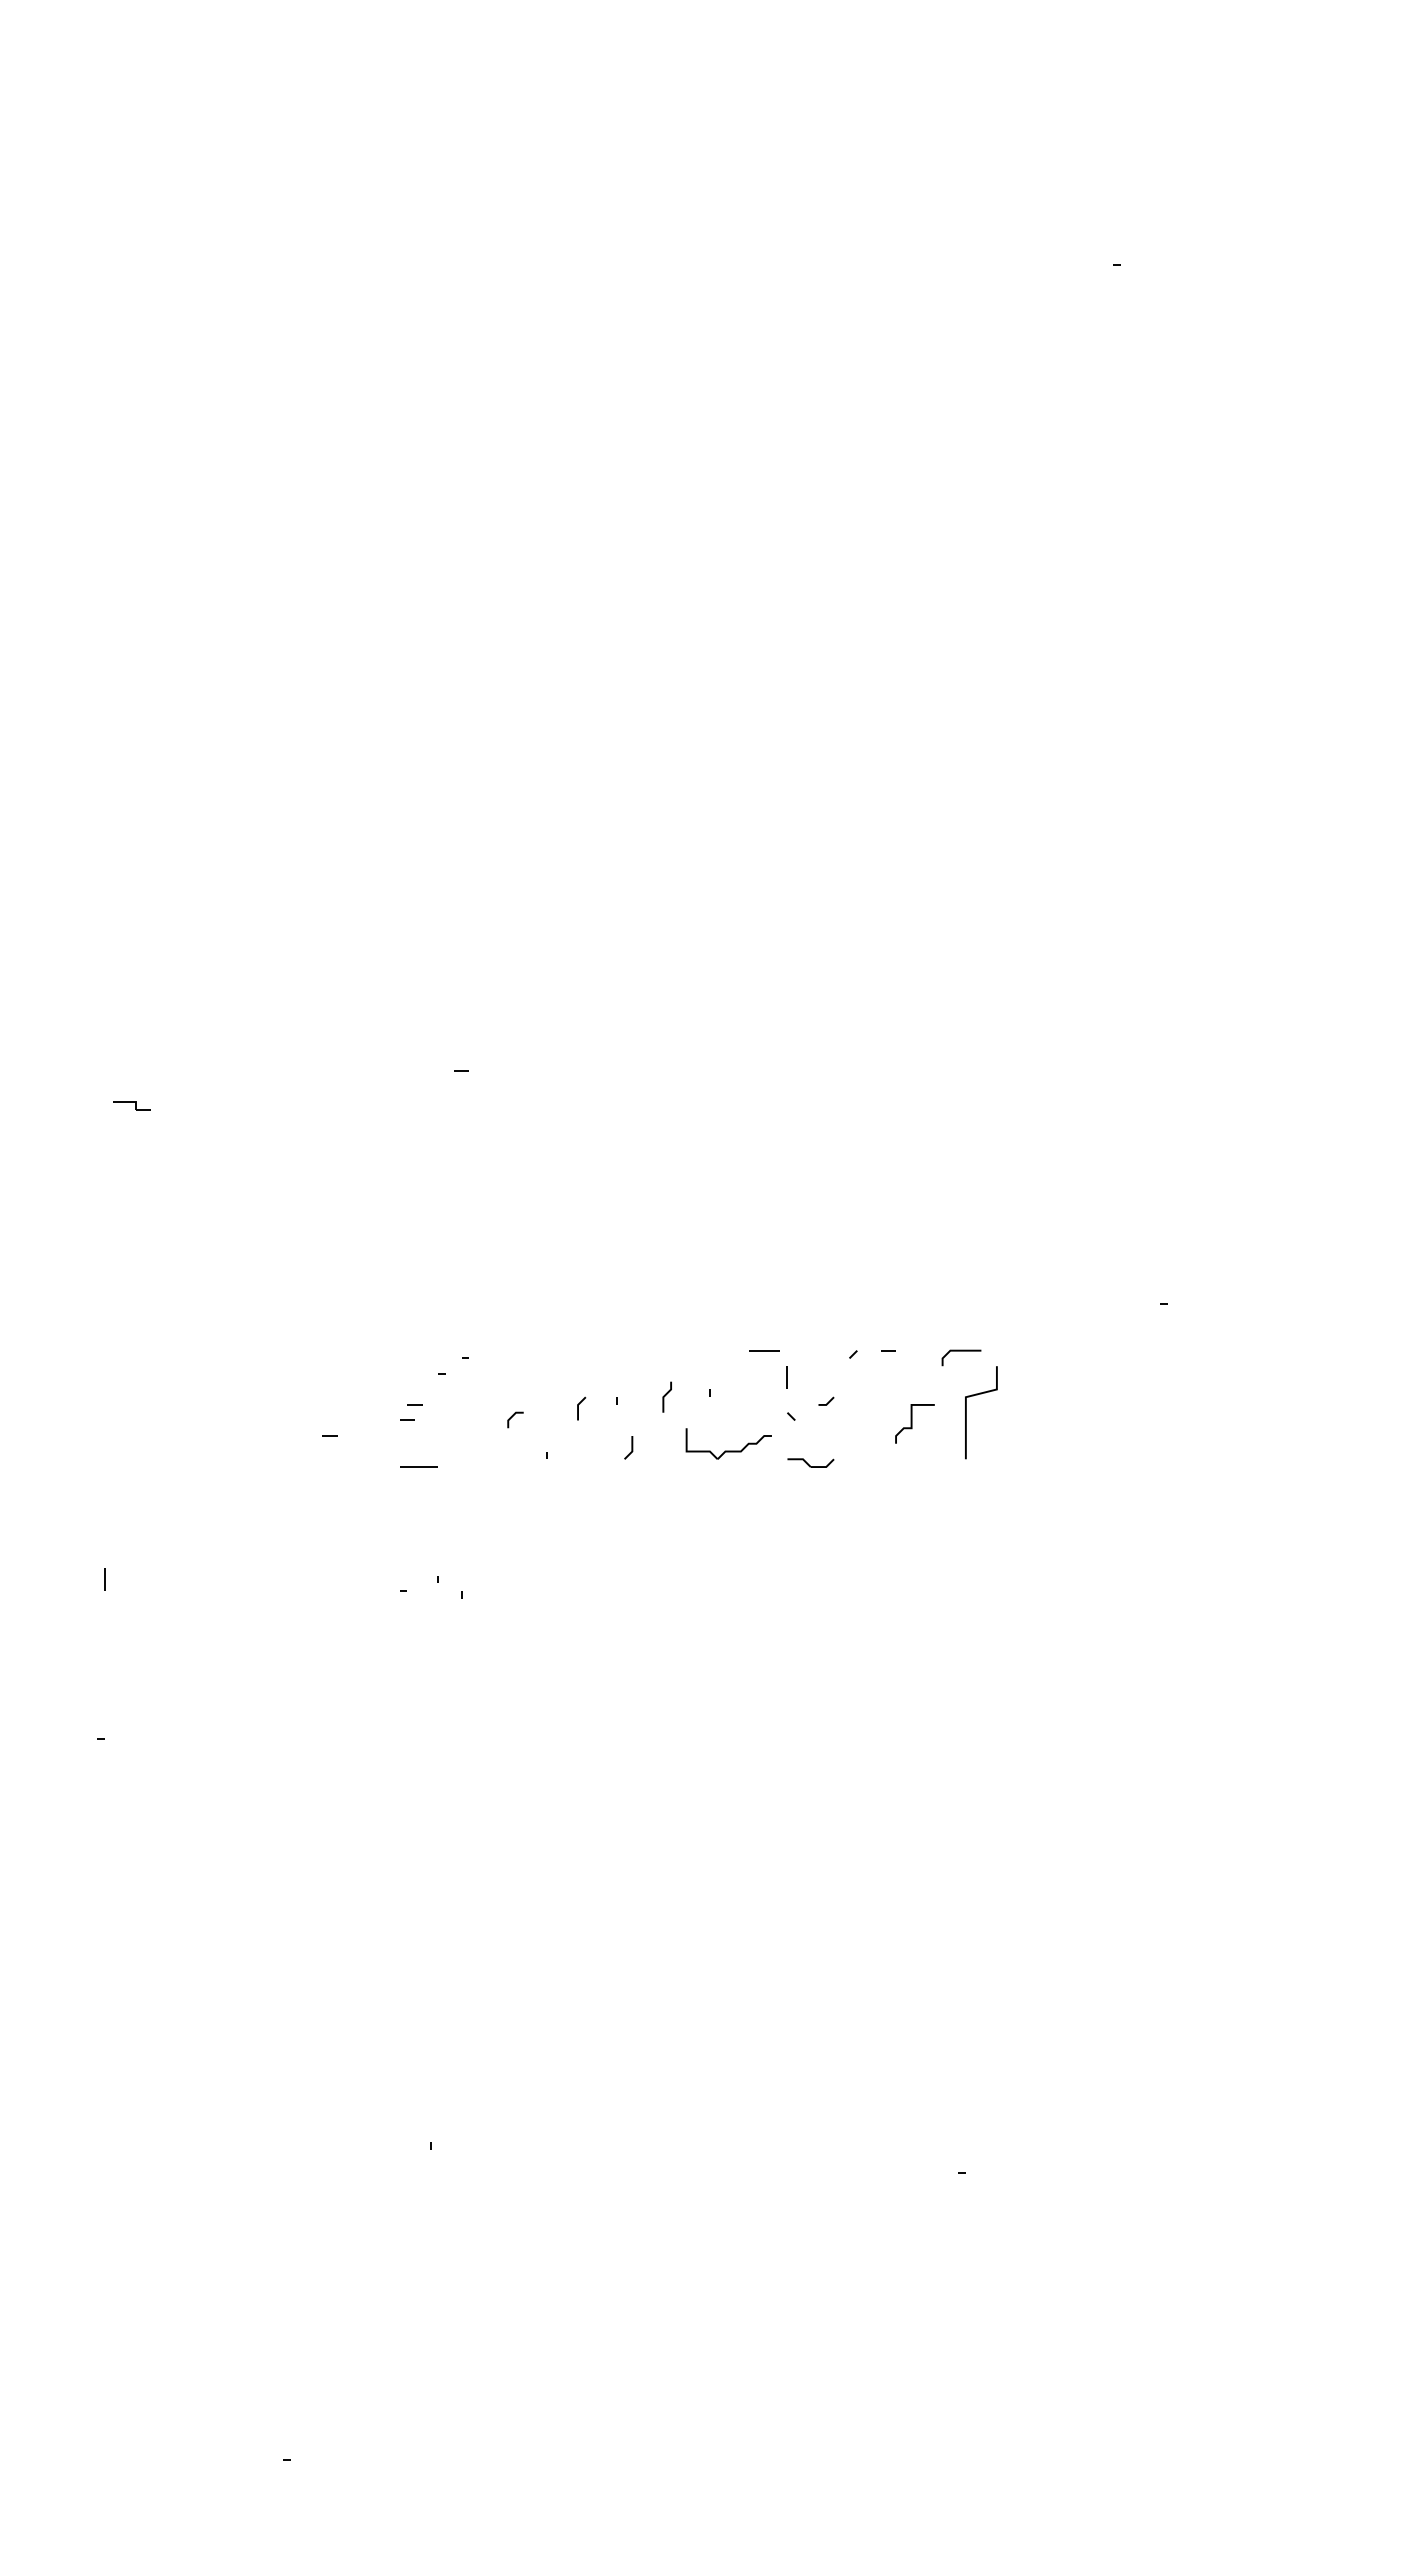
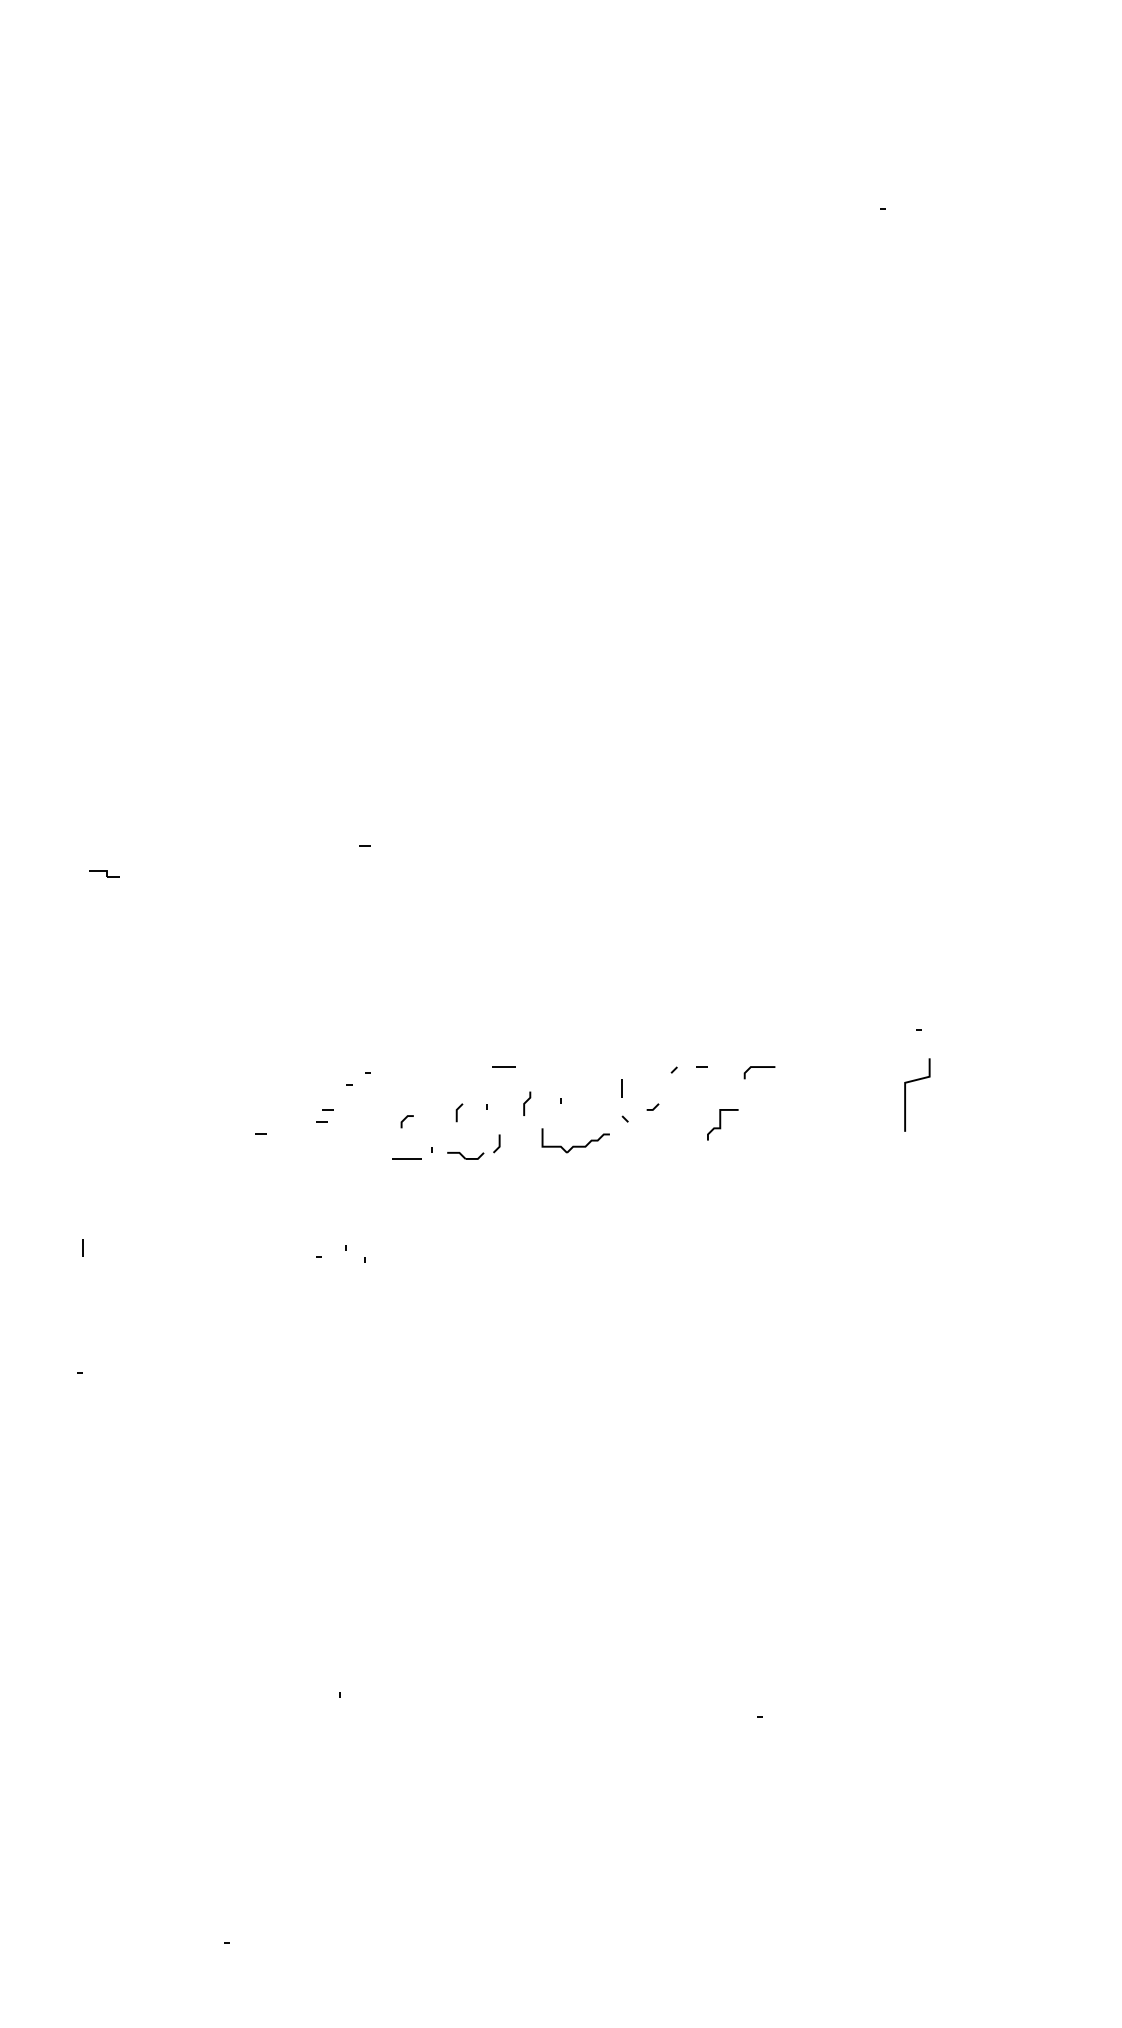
line: (763, 1349) -> (503, 1066), moved
line: (966, 1411) -> (905, 1094), moved
part: (810, 1462) -> (465, 1155), moved
line: (418, 1466) -> (406, 1158), moved

